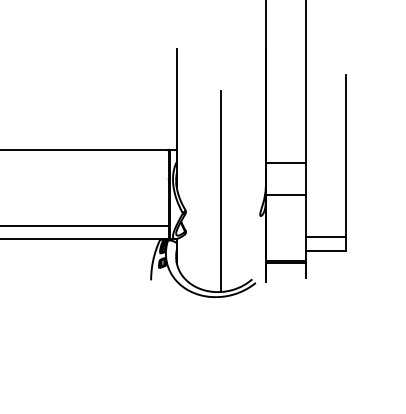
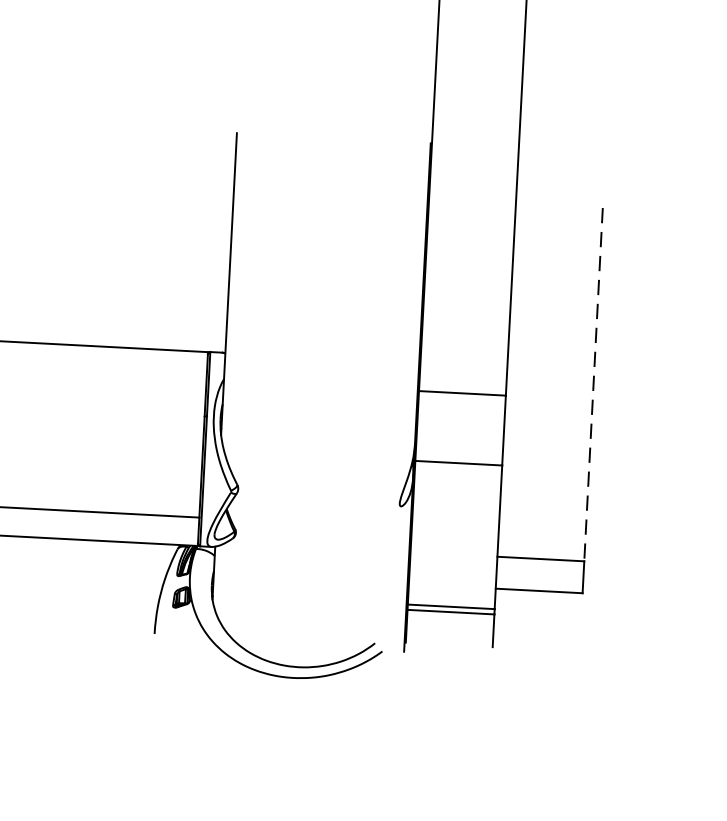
line: (346, 156) -> (594, 386), solid -> dashed
line: (221, 191) -> (318, 448), removed

